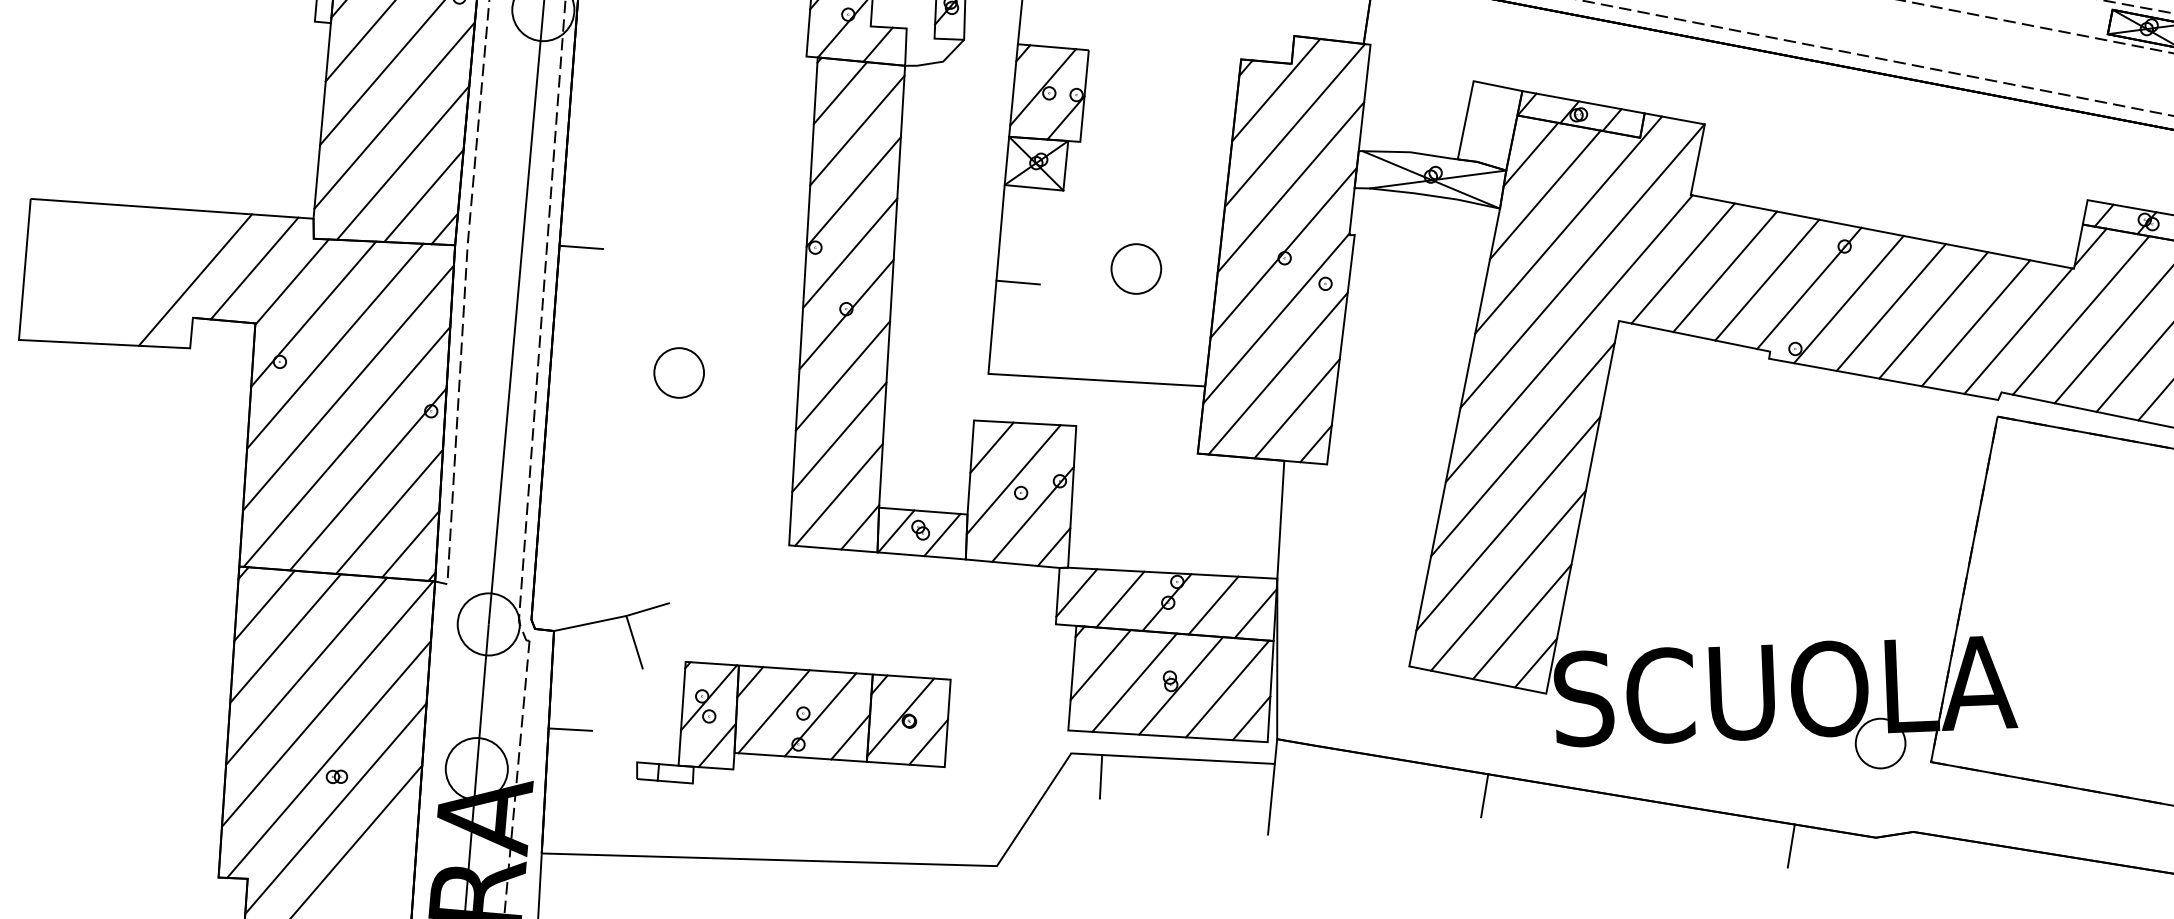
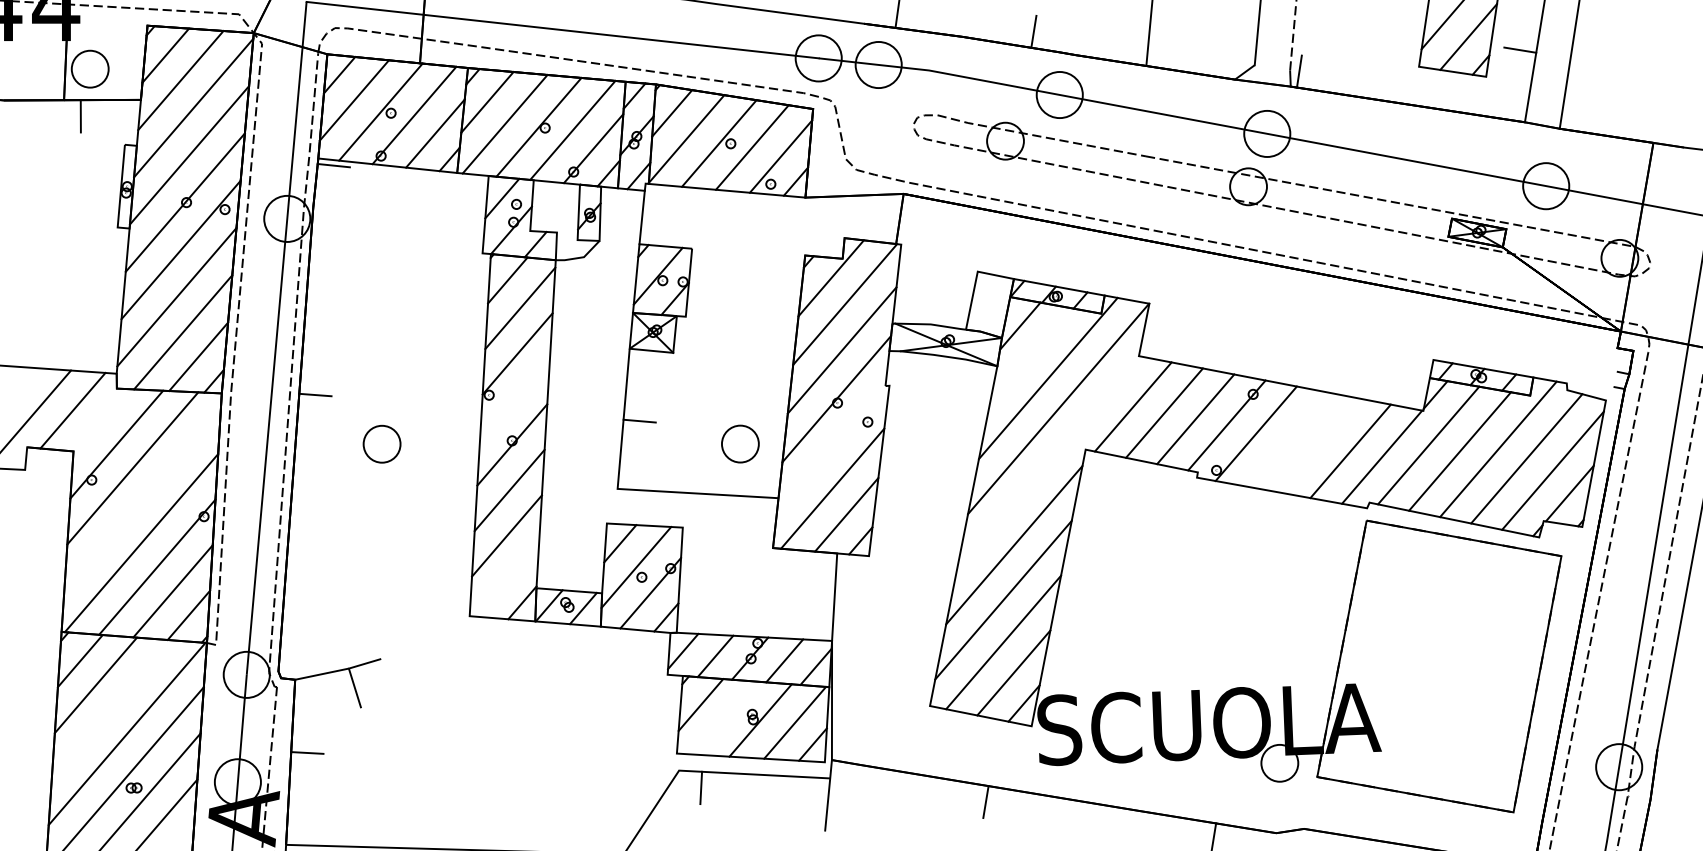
line: (1544, 194) -> (1030, 355), removed
line: (849, 253) -> (514, 399), removed
part: (1136, 268) -> (740, 443), moved
line: (291, 281) -> (100, 420), removed
line: (1890, 307) -> (1287, 439), removed
line: (1932, 315) -> (1318, 445), removed
line: (1276, 318) -> (831, 447), removed
line: (1568, 338) -> (1048, 462), removed
part: (678, 371) -> (381, 443), moved
line: (348, 388) -> (142, 499), removed
line: (838, 494) -> (506, 578), removed
line: (306, 671) -> (111, 709), removed
line: (1133, 681) -> (725, 717), removed
part: (794, 722) -> (473, 747), removed

